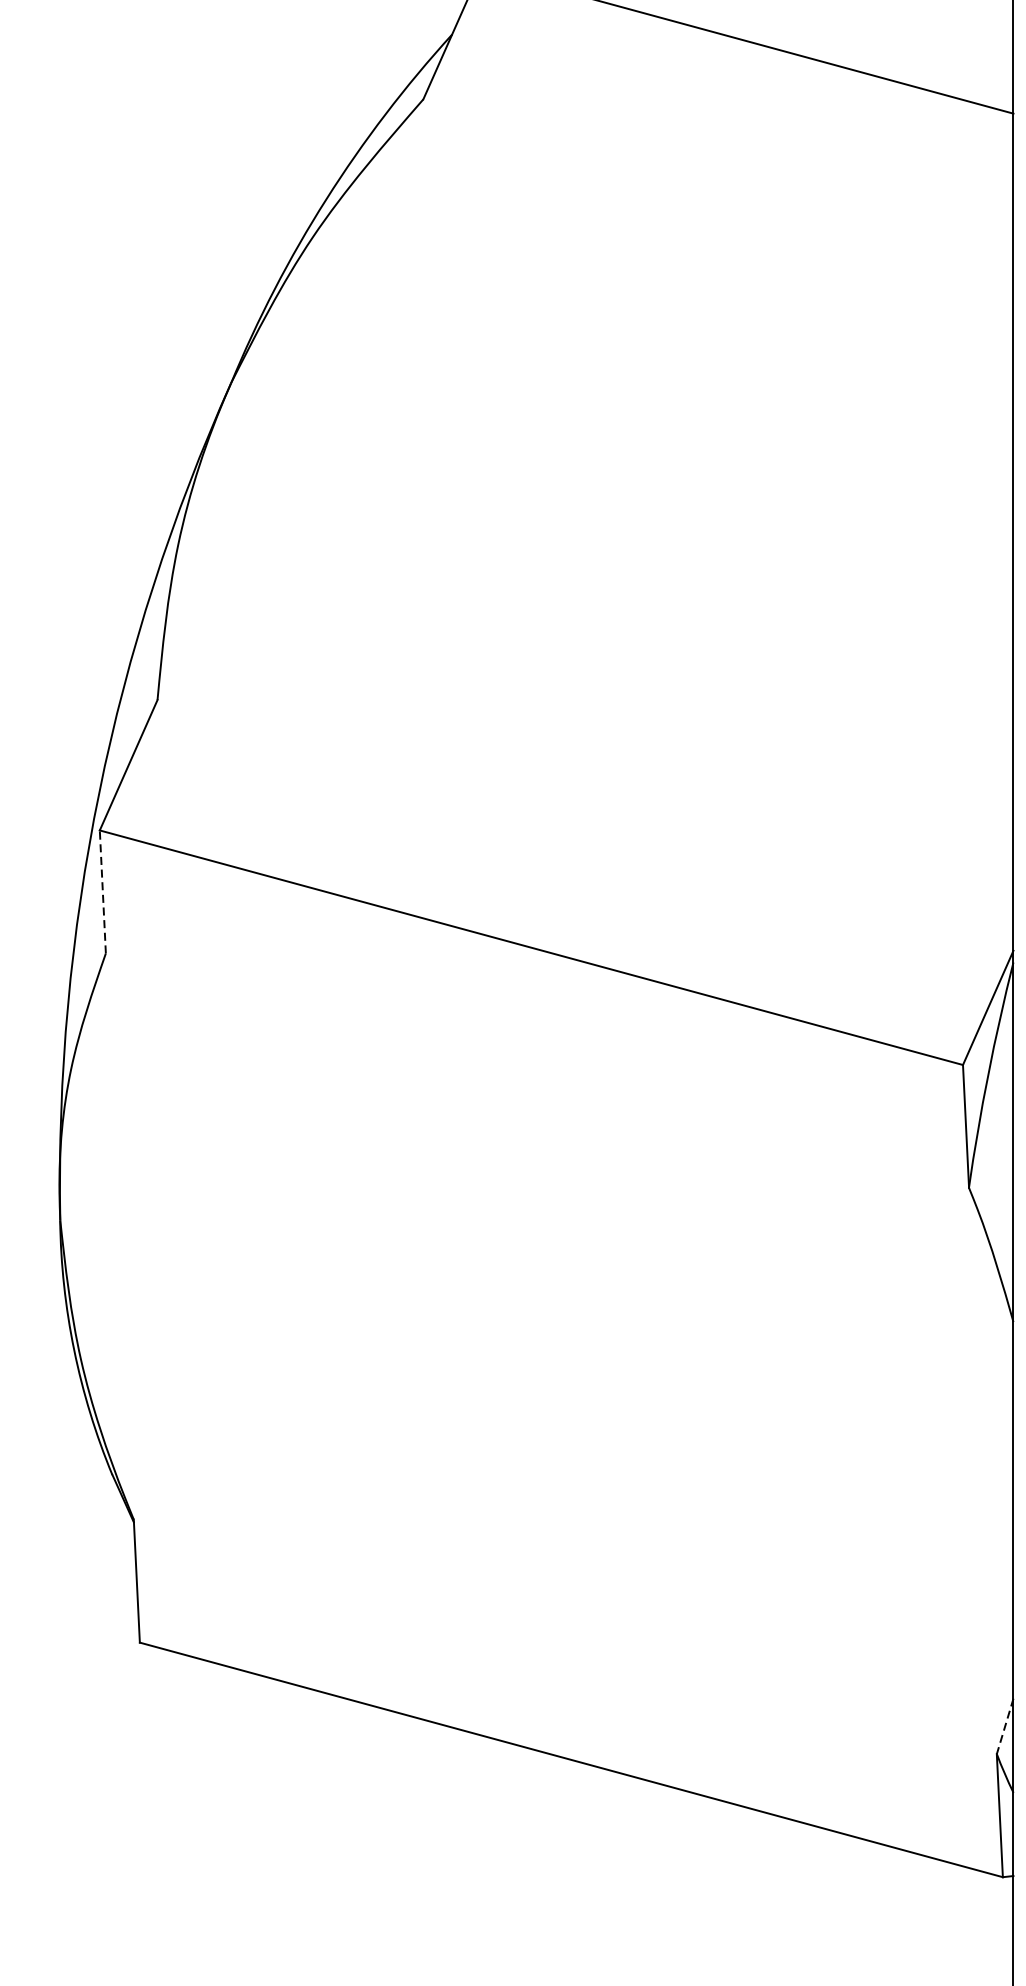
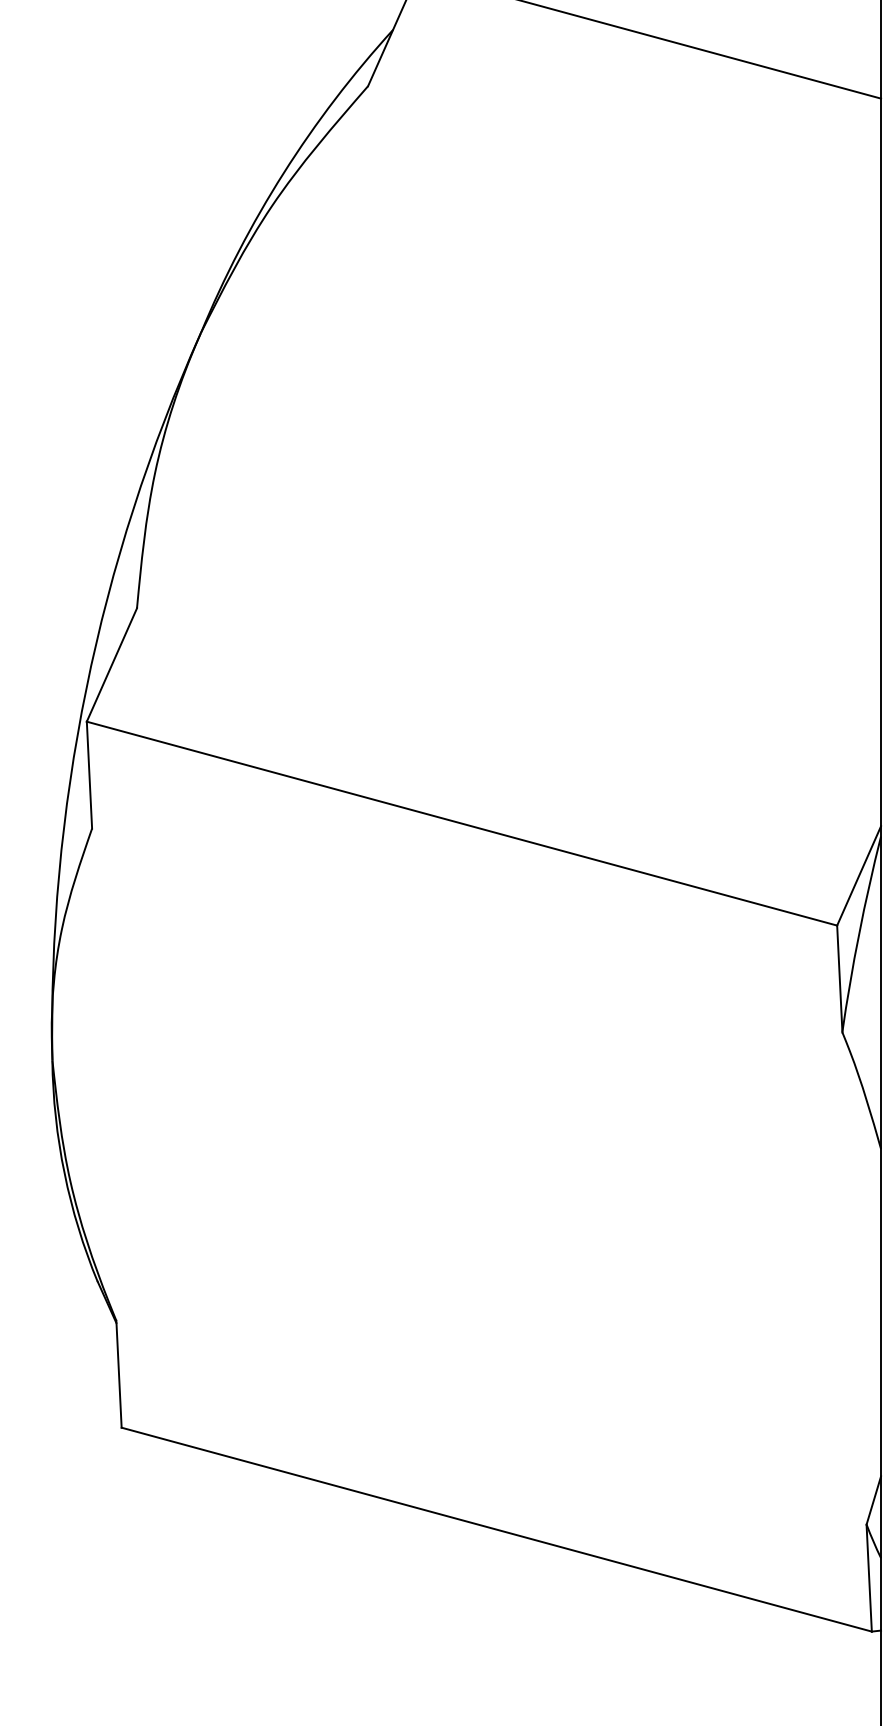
line: (102, 892) -> (89, 775), dashed -> solid
line: (1004, 1727) -> (873, 1501), dashed -> solid

